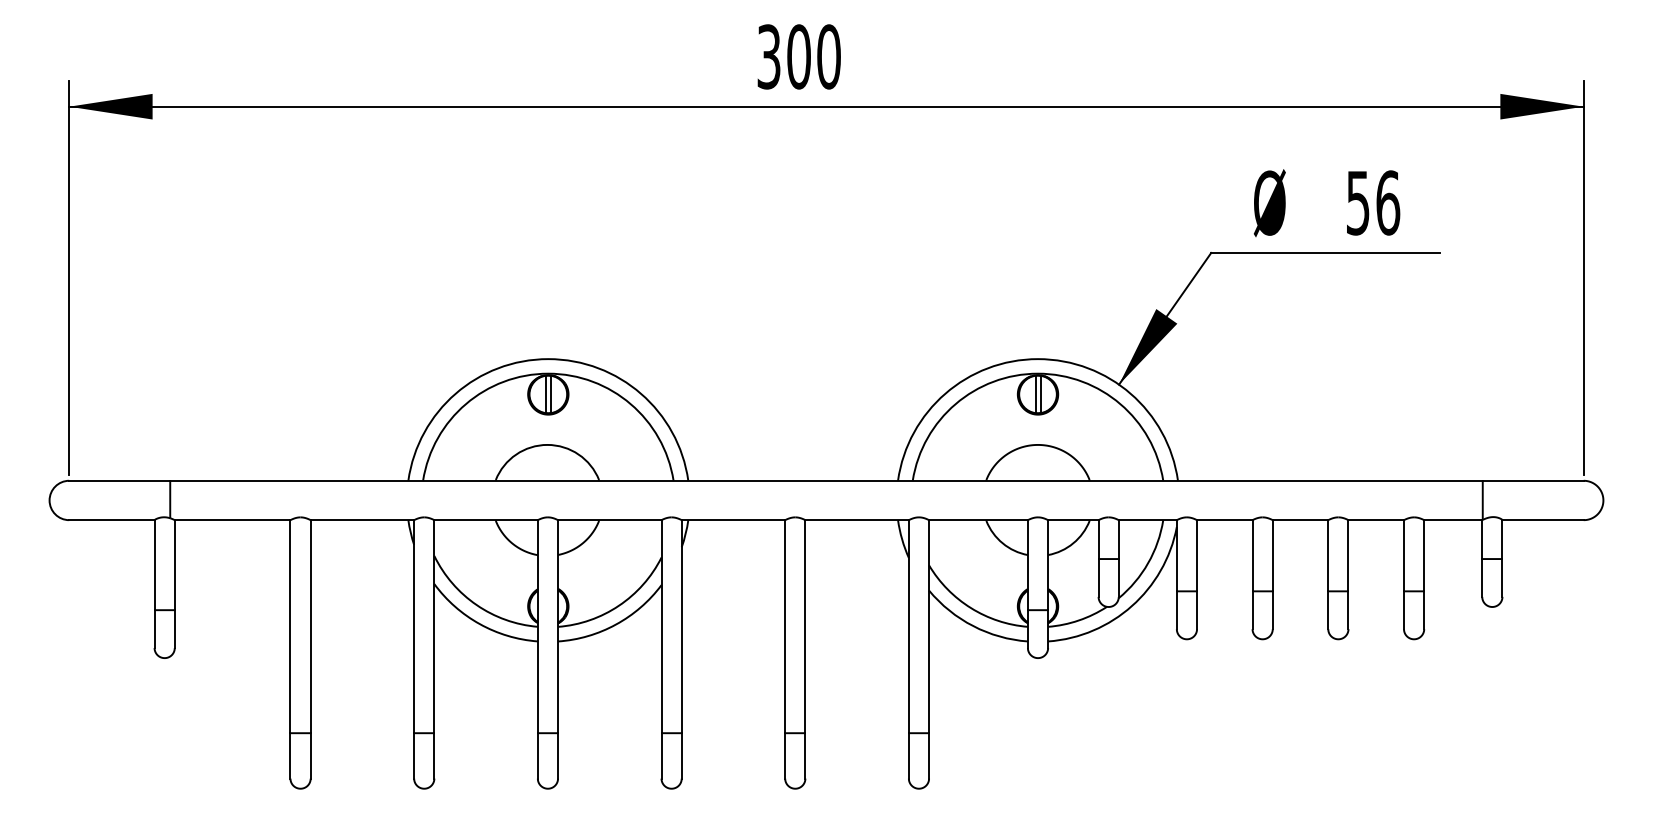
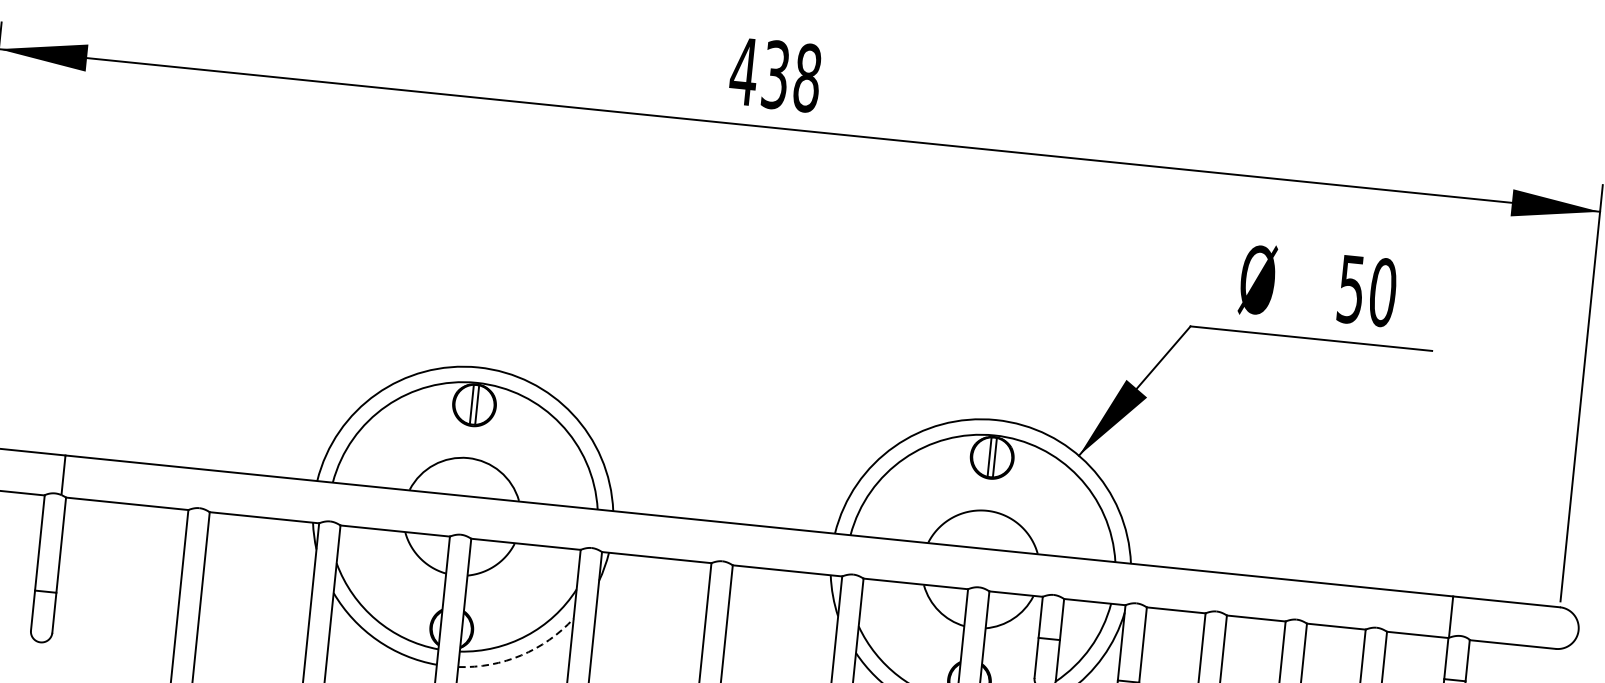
text: (798, 56) -> (775, 74), 300 -> 438
text: (1388, 202) -> (1383, 292), 56 -> 50
arc: (615, 624) -> (520, 655), solid -> dashed

